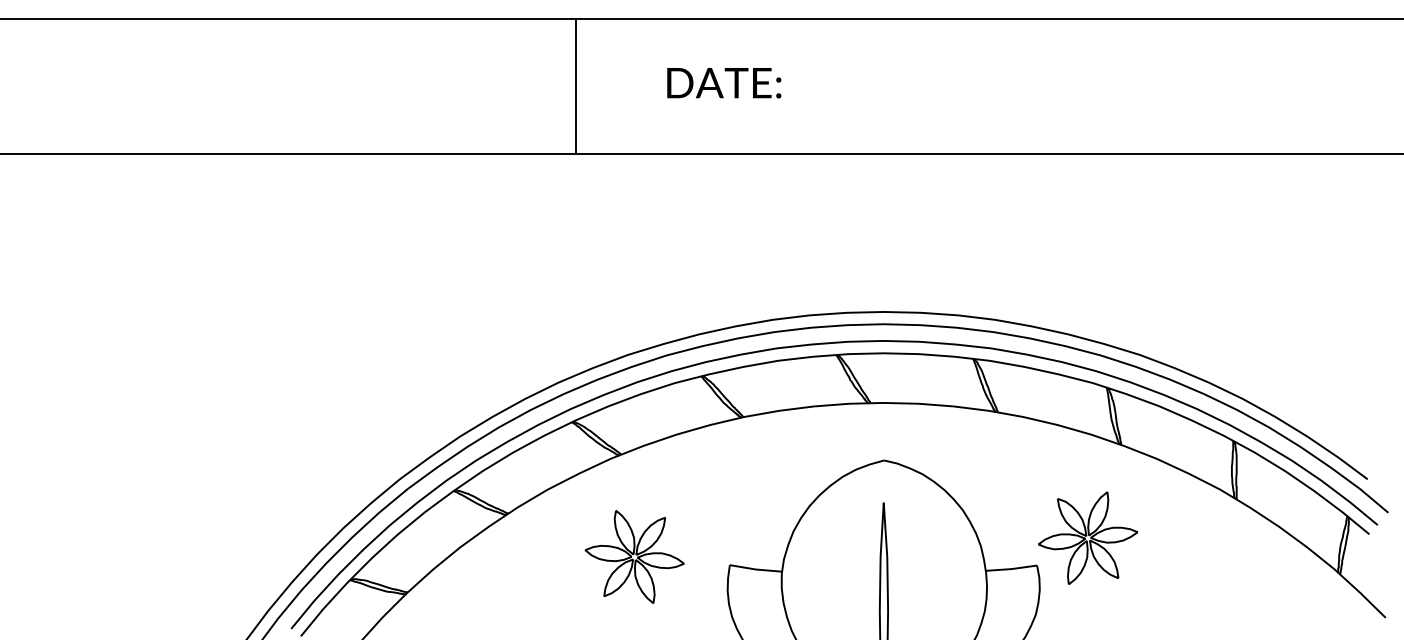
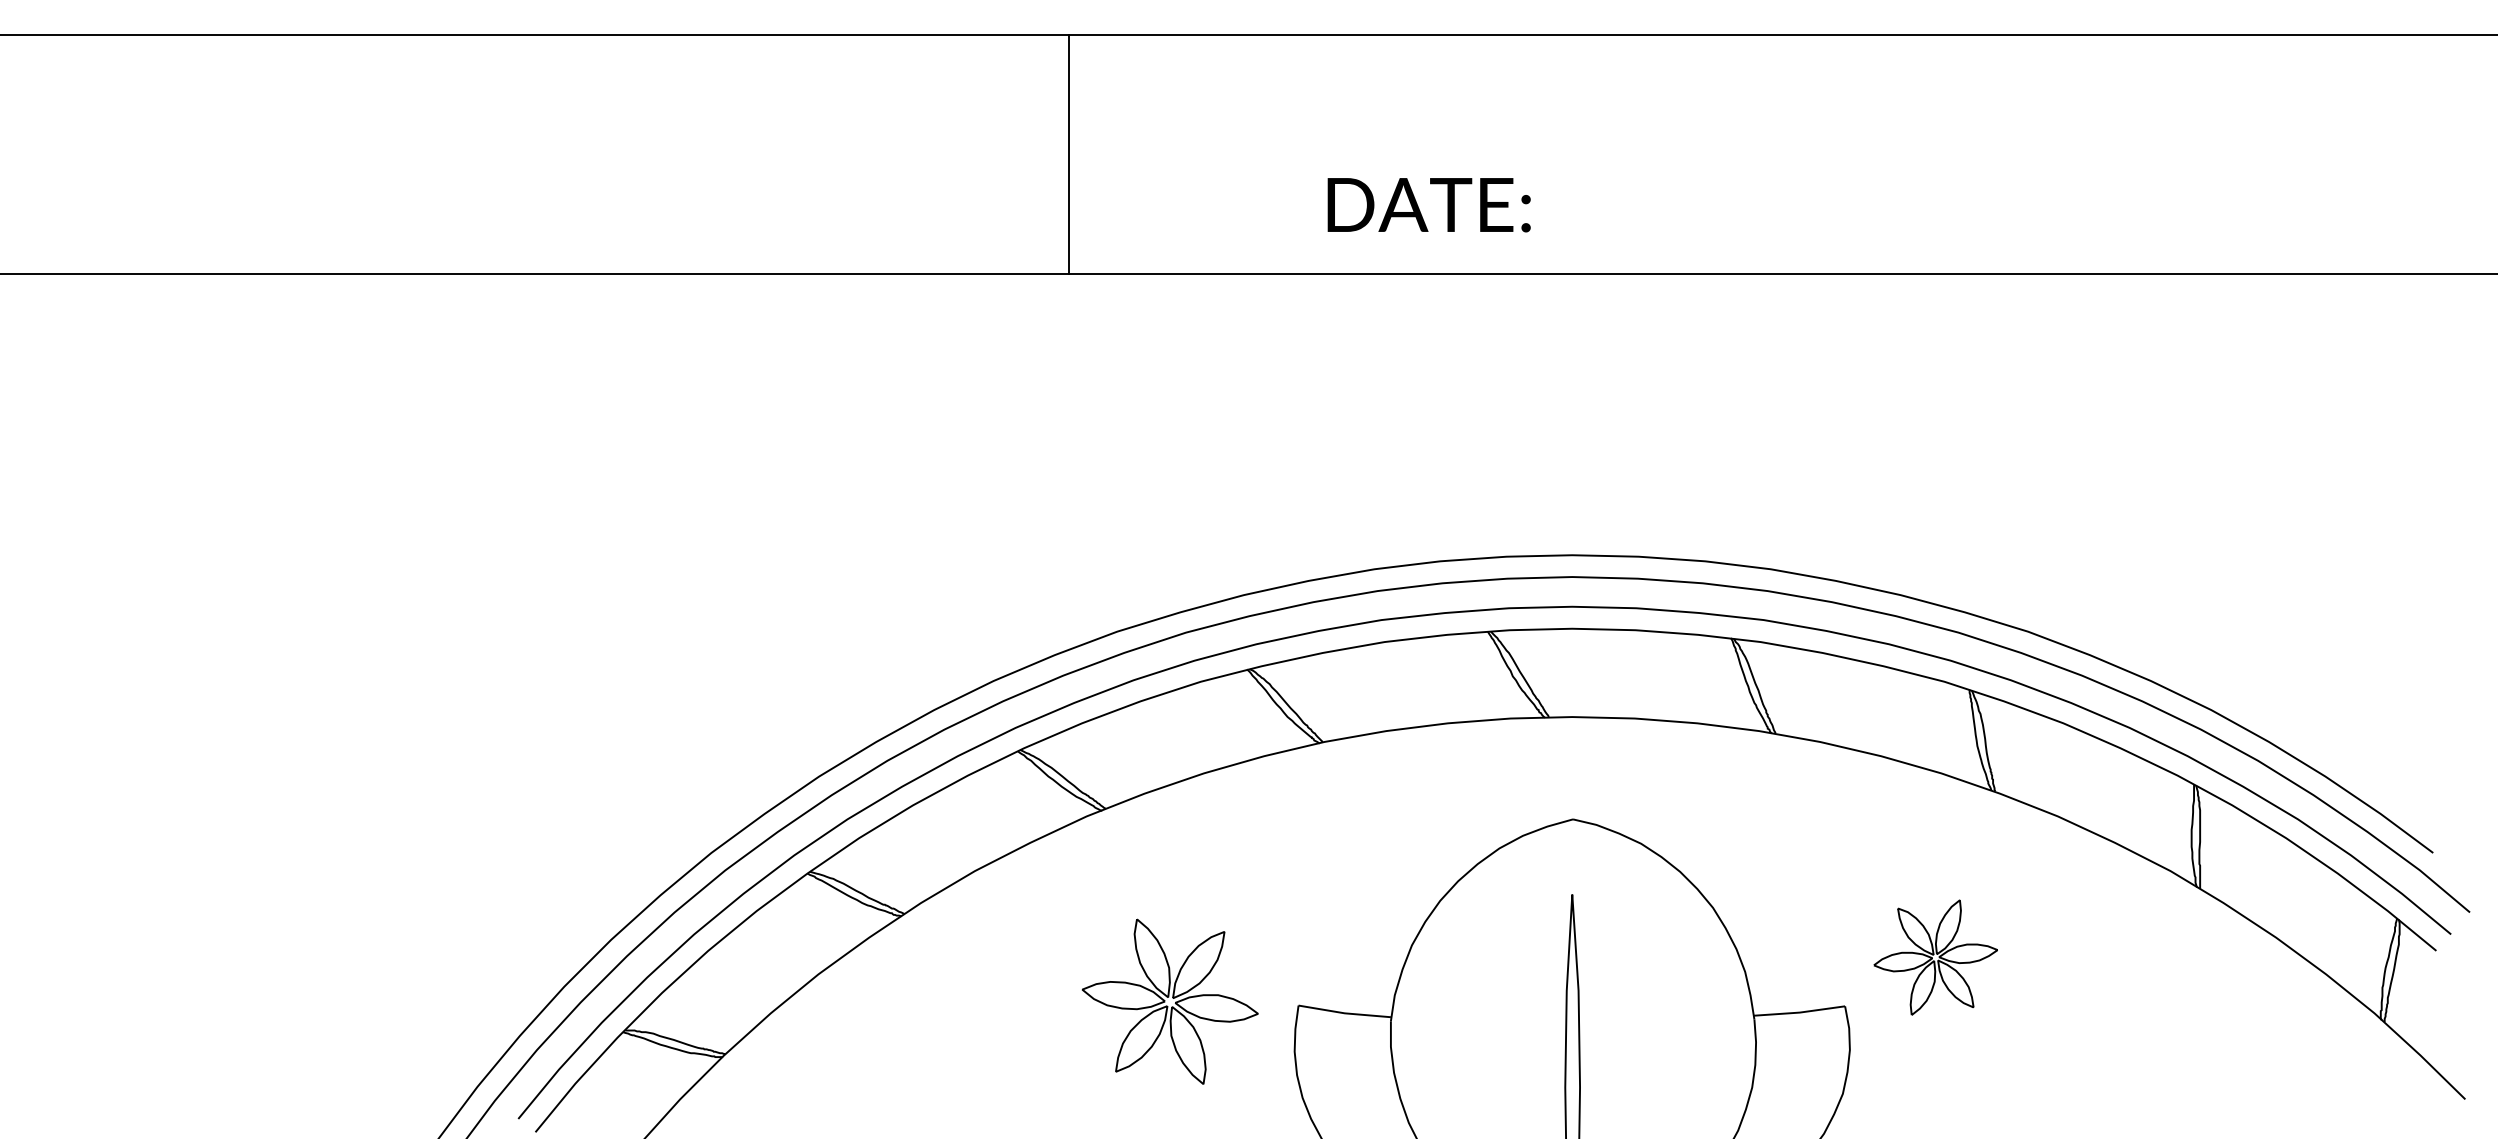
text: (724, 83) -> (1429, 205), moved
line: (575, 86) -> (1068, 154), moved
part: (1087, 537) -> (1934, 956), size x0.7
part: (634, 556) -> (1169, 1000), moved

